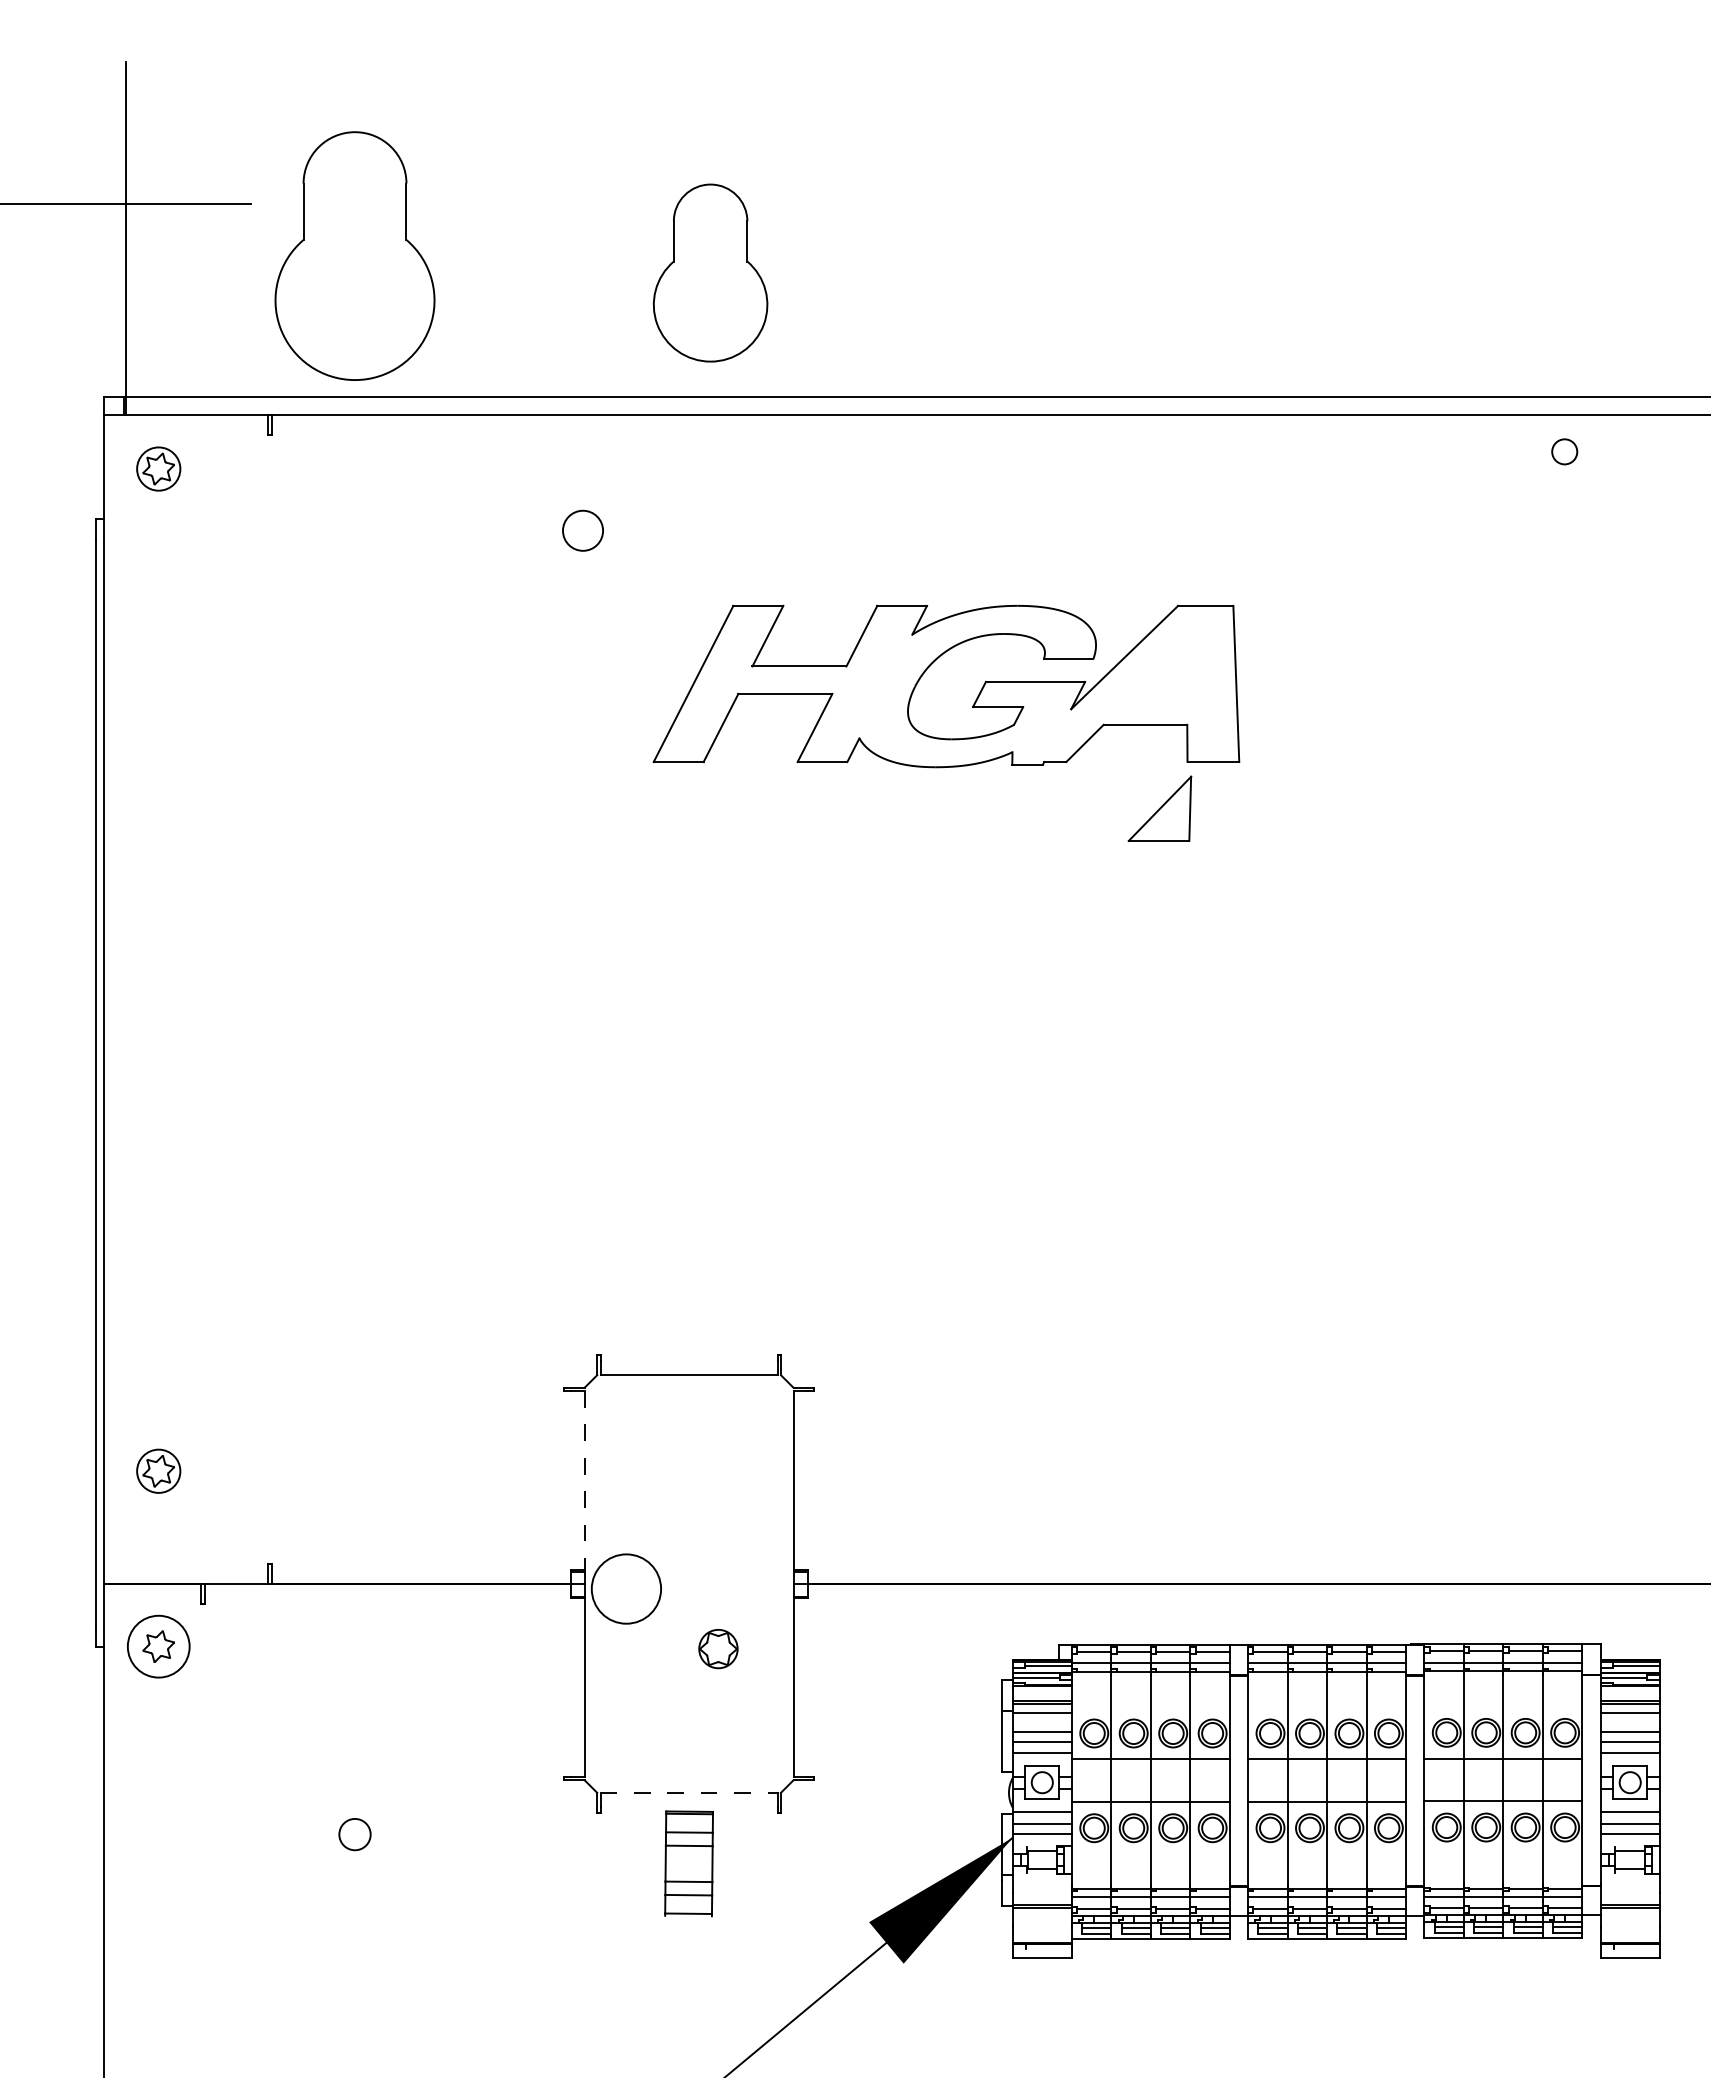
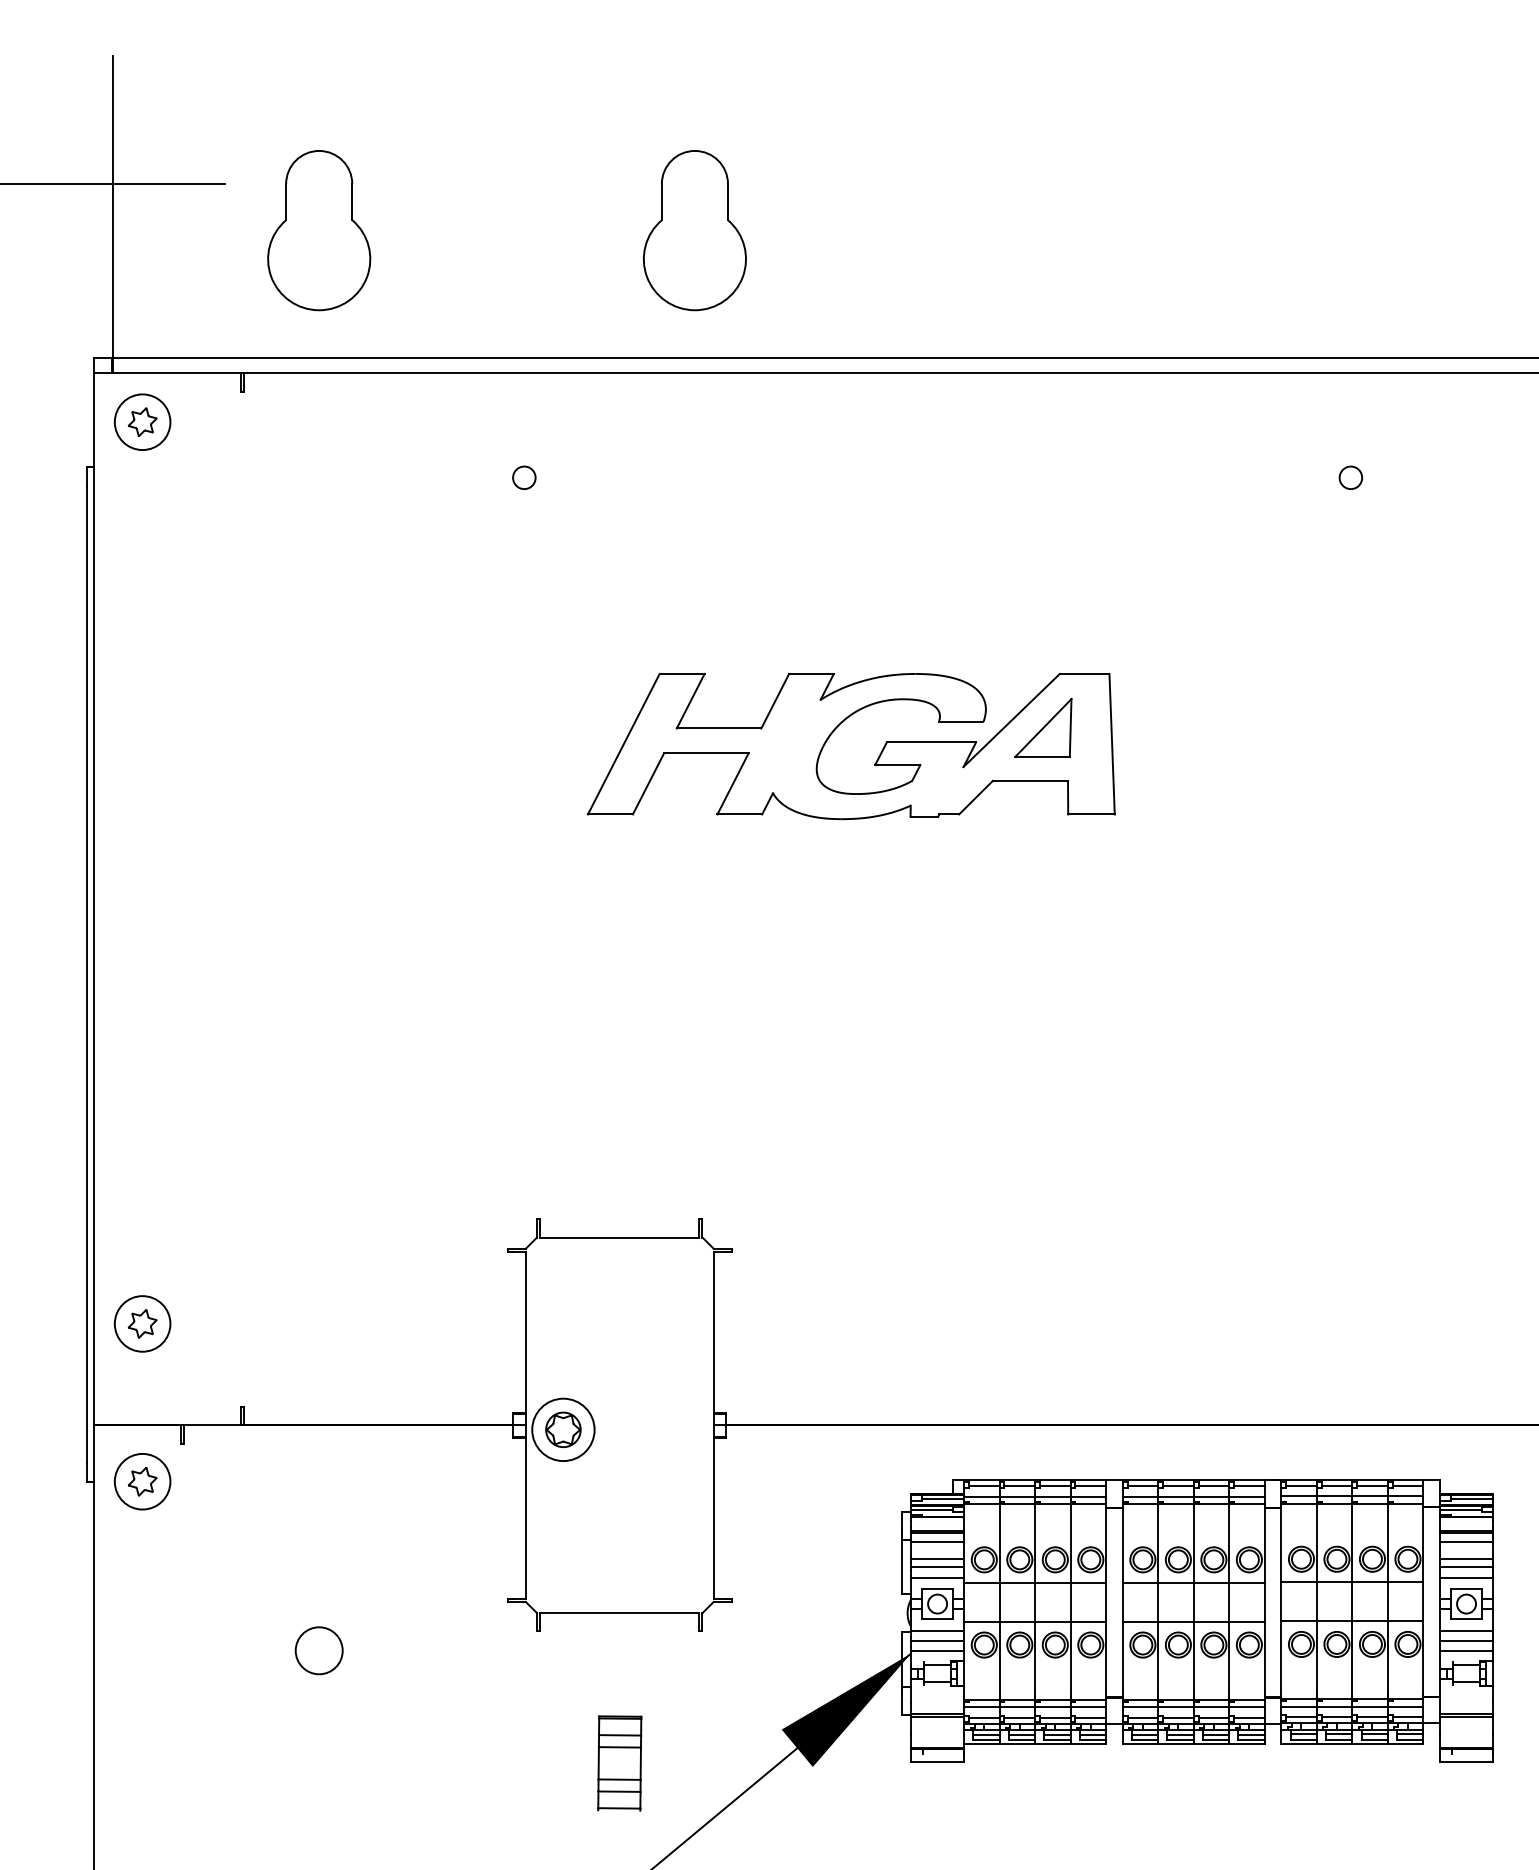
part: (354, 255) -> (318, 230), size x0.71
part: (710, 272) -> (694, 230), moved
circle: (1564, 451) -> (1350, 477), moved
circle: (158, 468) -> (142, 421), size x1.43
circle: (582, 530) -> (523, 477), size x0.62
part: (925, 672) -> (832, 733), moved
circle: (158, 1471) -> (142, 1324), size x1.43
line: (584, 1480) -> (525, 1332), dashed -> solid
part: (718, 1649) -> (563, 1430), moved
line: (689, 1792) -> (620, 1612), dashed -> solid
circle: (354, 1834) -> (318, 1650), size x1.67
part: (688, 1863) -> (619, 1763), moved

